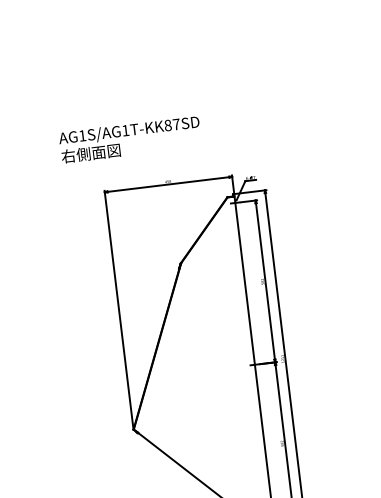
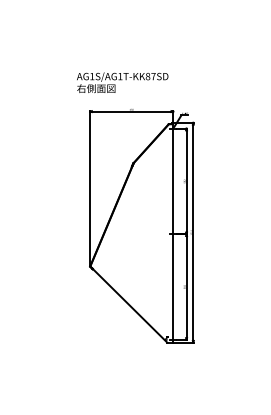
text: (130, 139) -> (122, 82), moved

